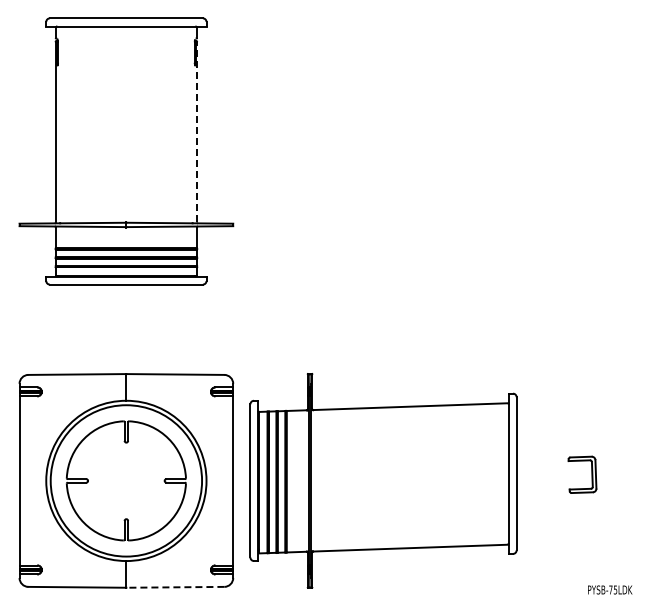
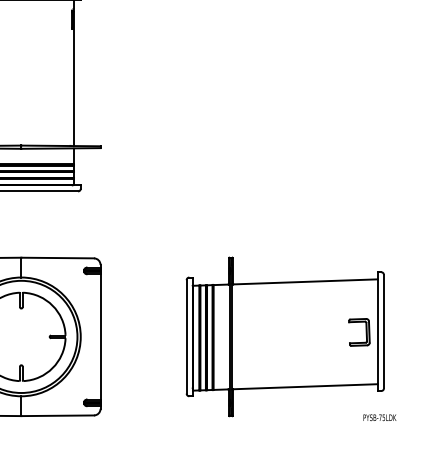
line: (197, 131) -> (74, 77), dashed -> solid
part: (383, 480) -> (285, 336), moved
line: (174, 587) -> (57, 415), dashed -> solid

